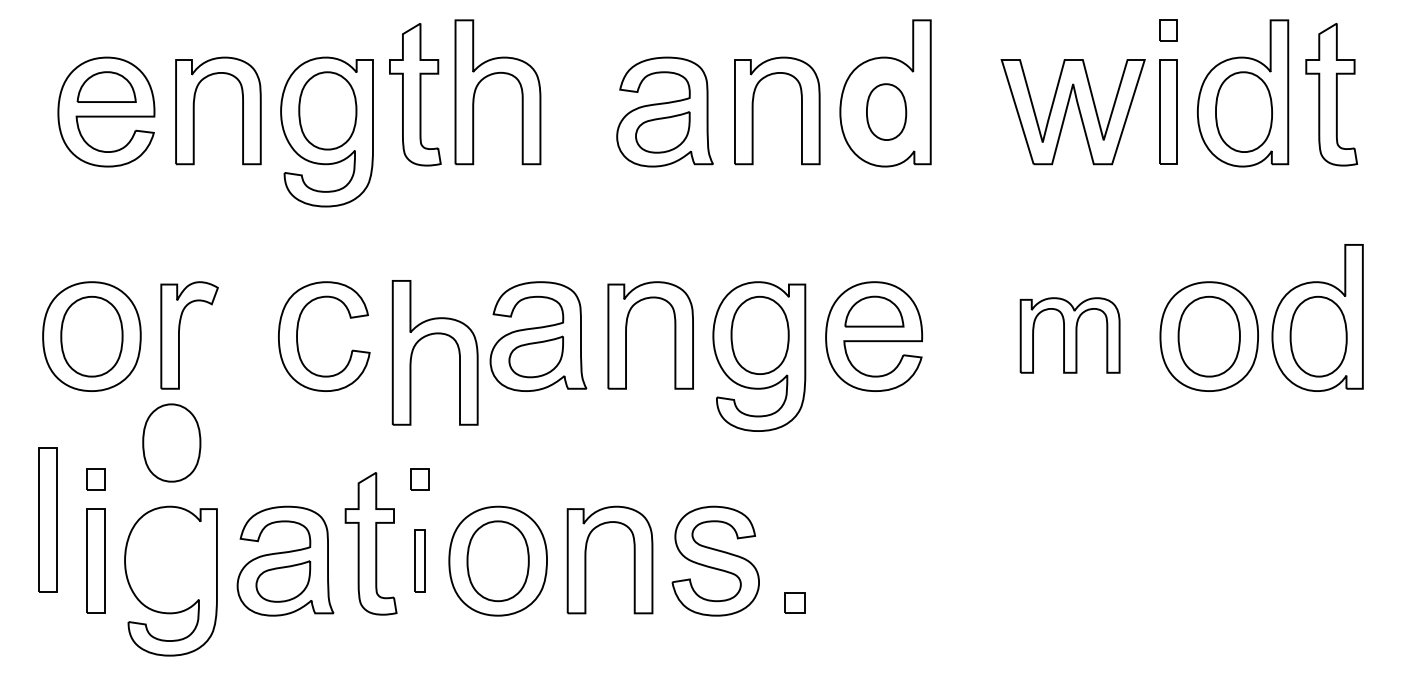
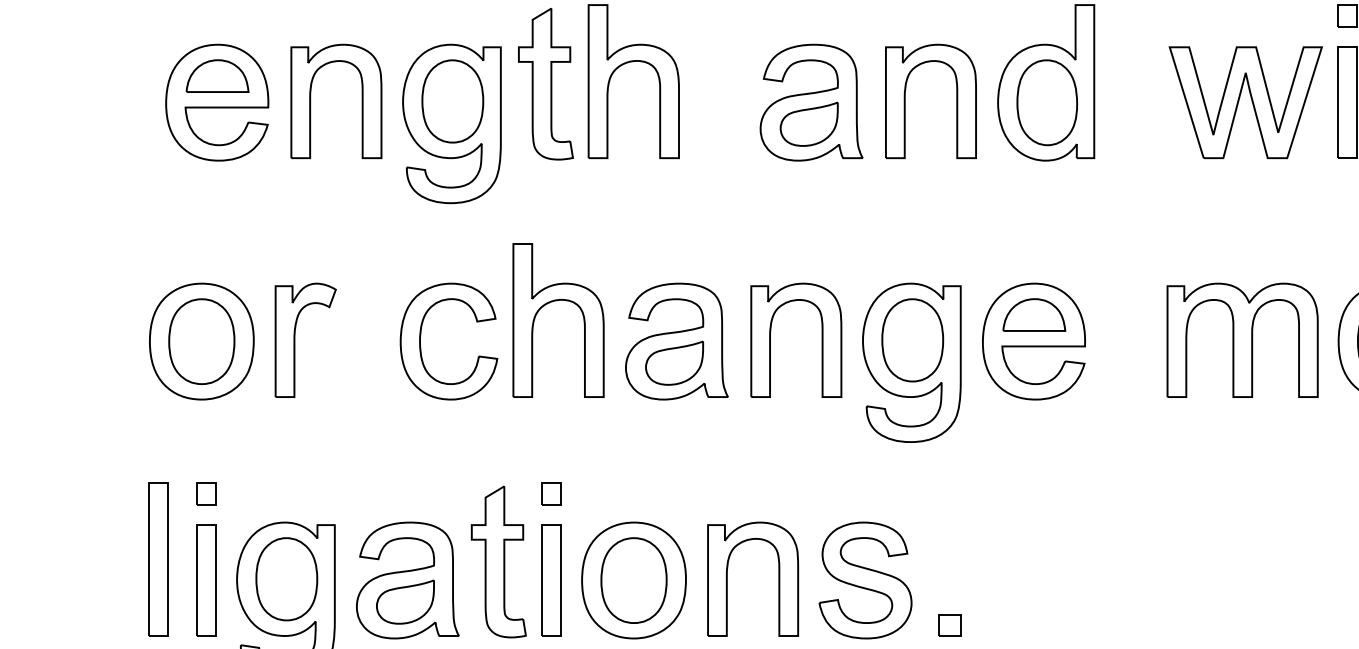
part: (886, 111) -> (1047, 102), size x1.43
part: (431, 335) -> (554, 302), moved
part: (1069, 335) -> (1241, 340), size x1.43
part: (171, 442) -> (286, 578), moved
part: (47, 519) -> (157, 558), moved
part: (419, 560) -> (550, 579), size x1.67

